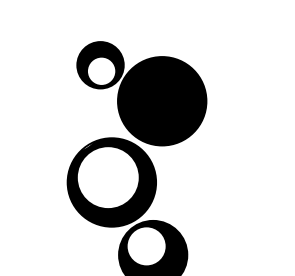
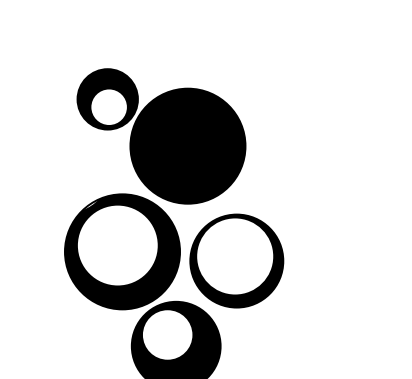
part: (199, 189) -> (236, 260), added

